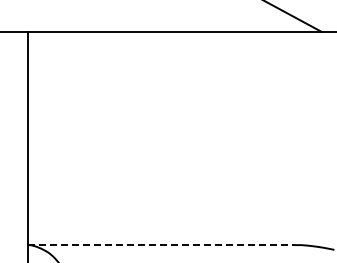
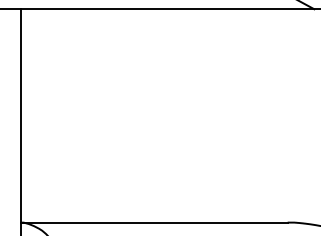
line: (161, 245) -> (154, 222), dashed -> solid

